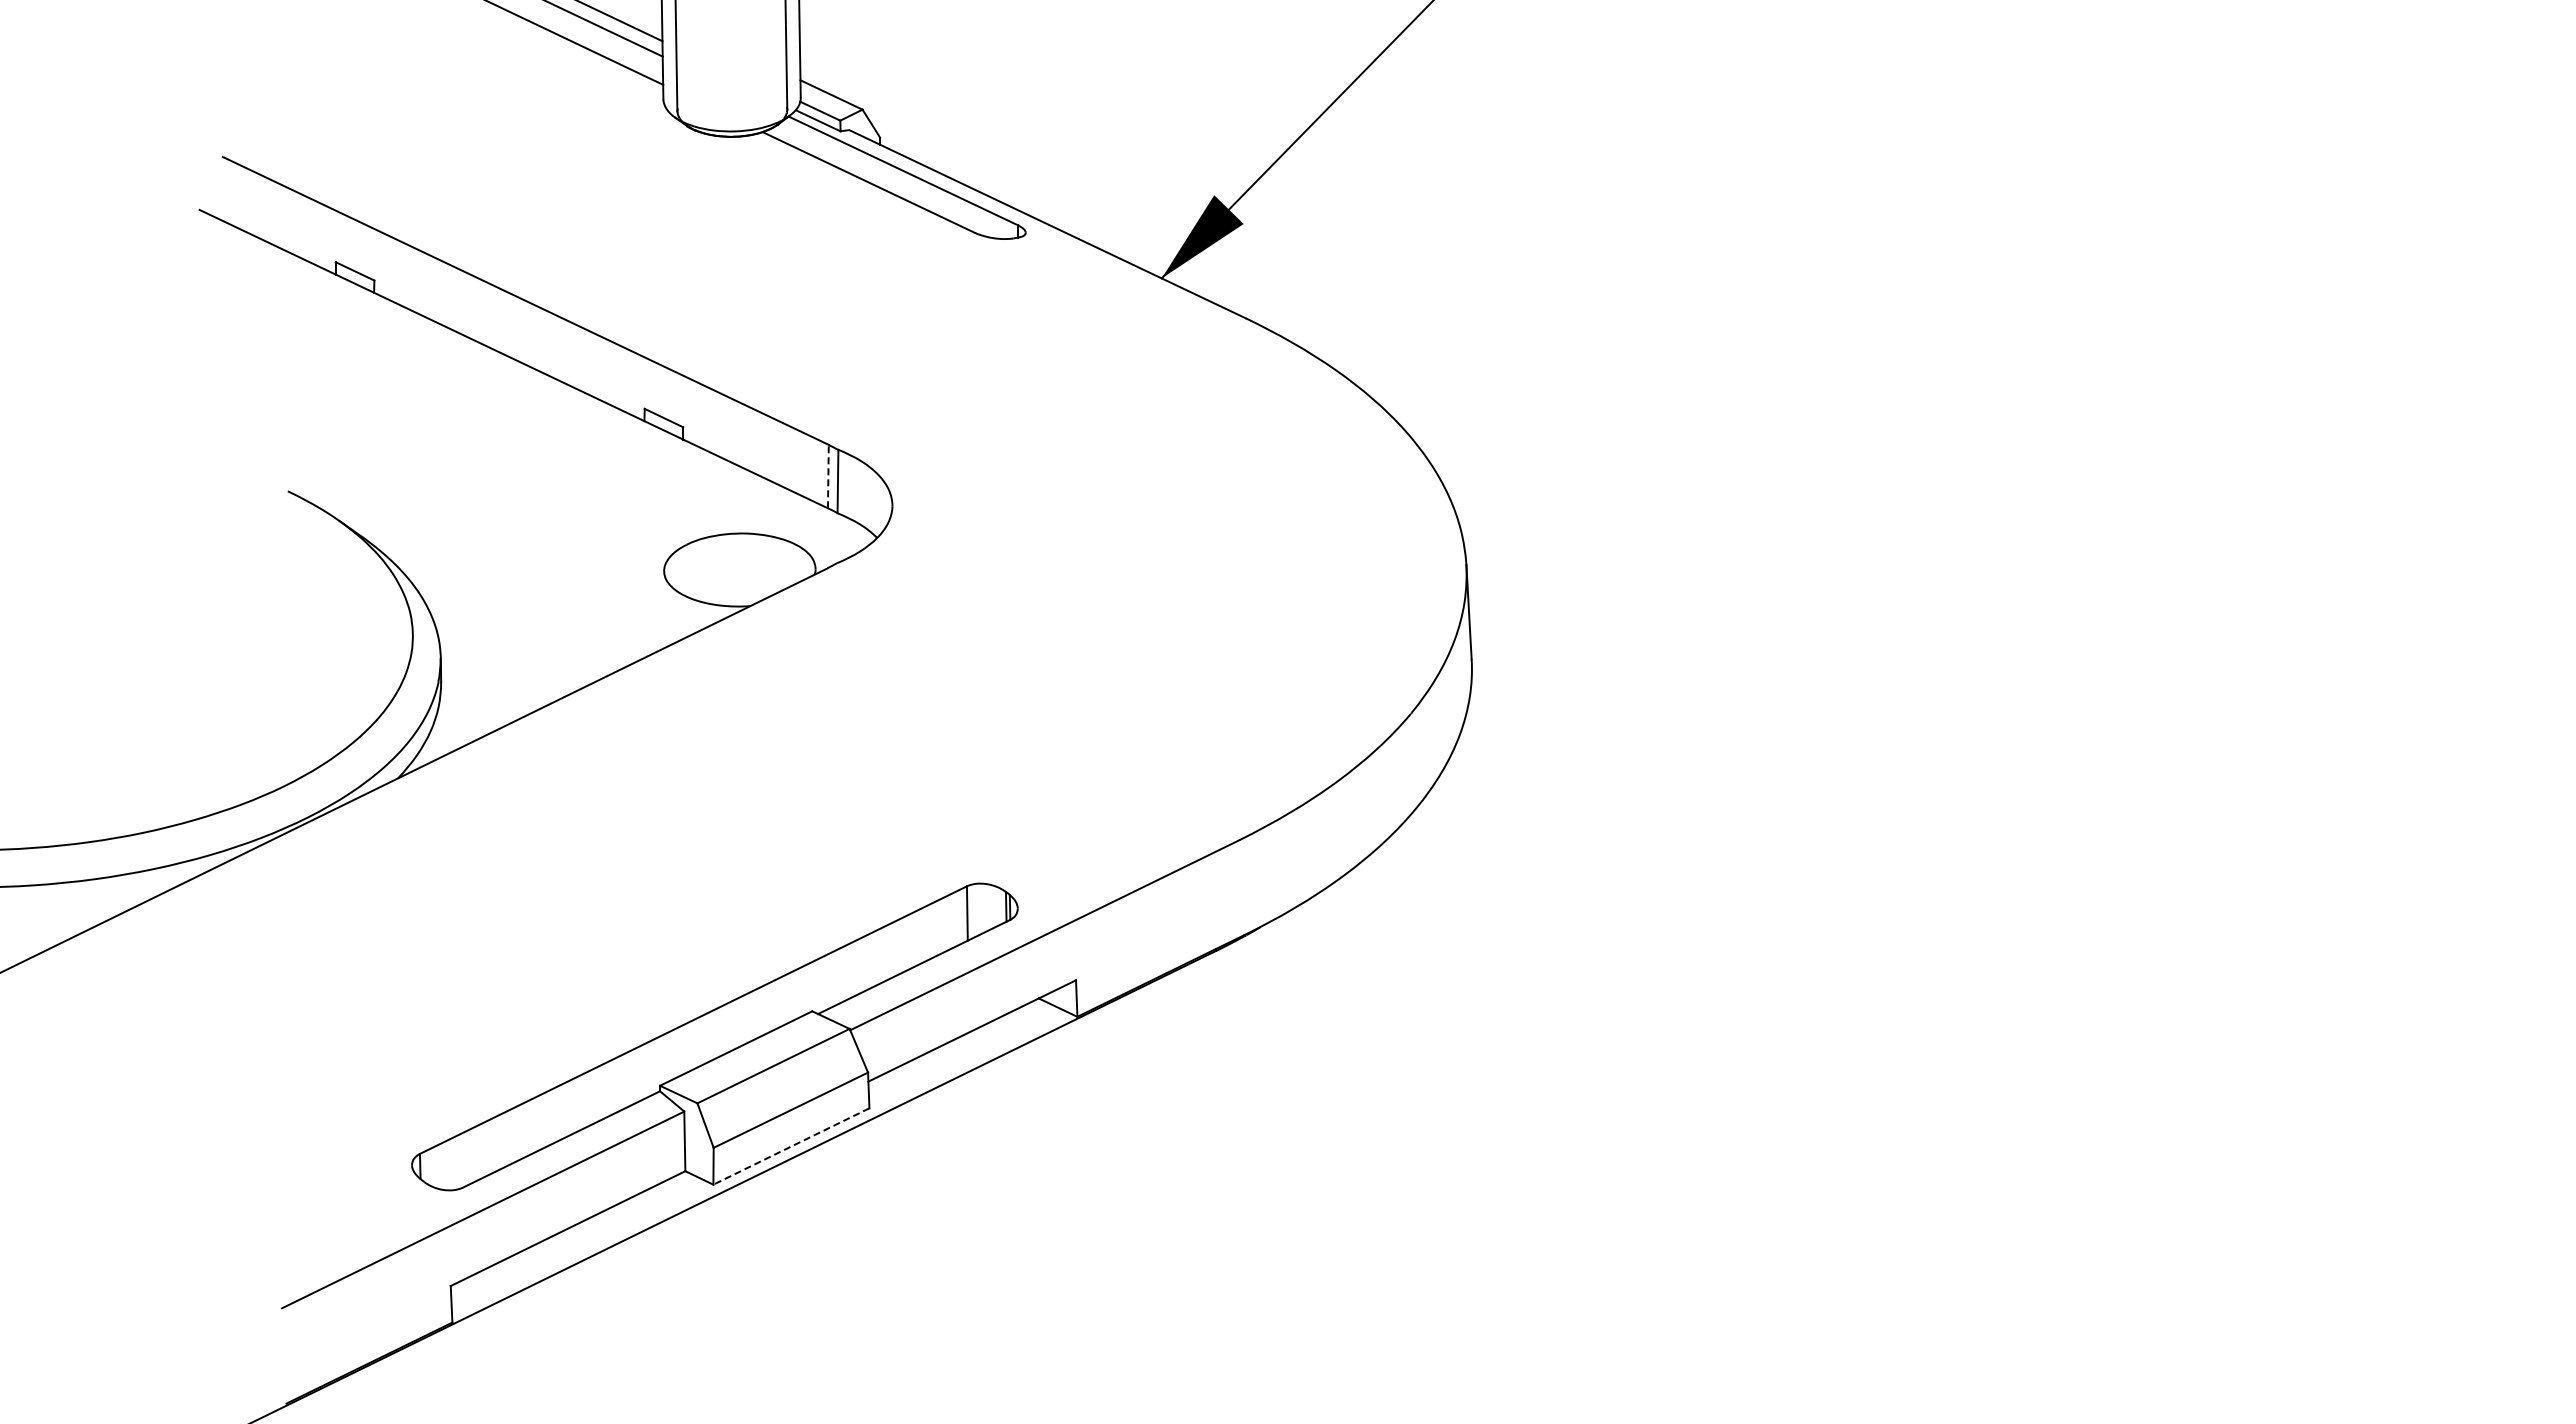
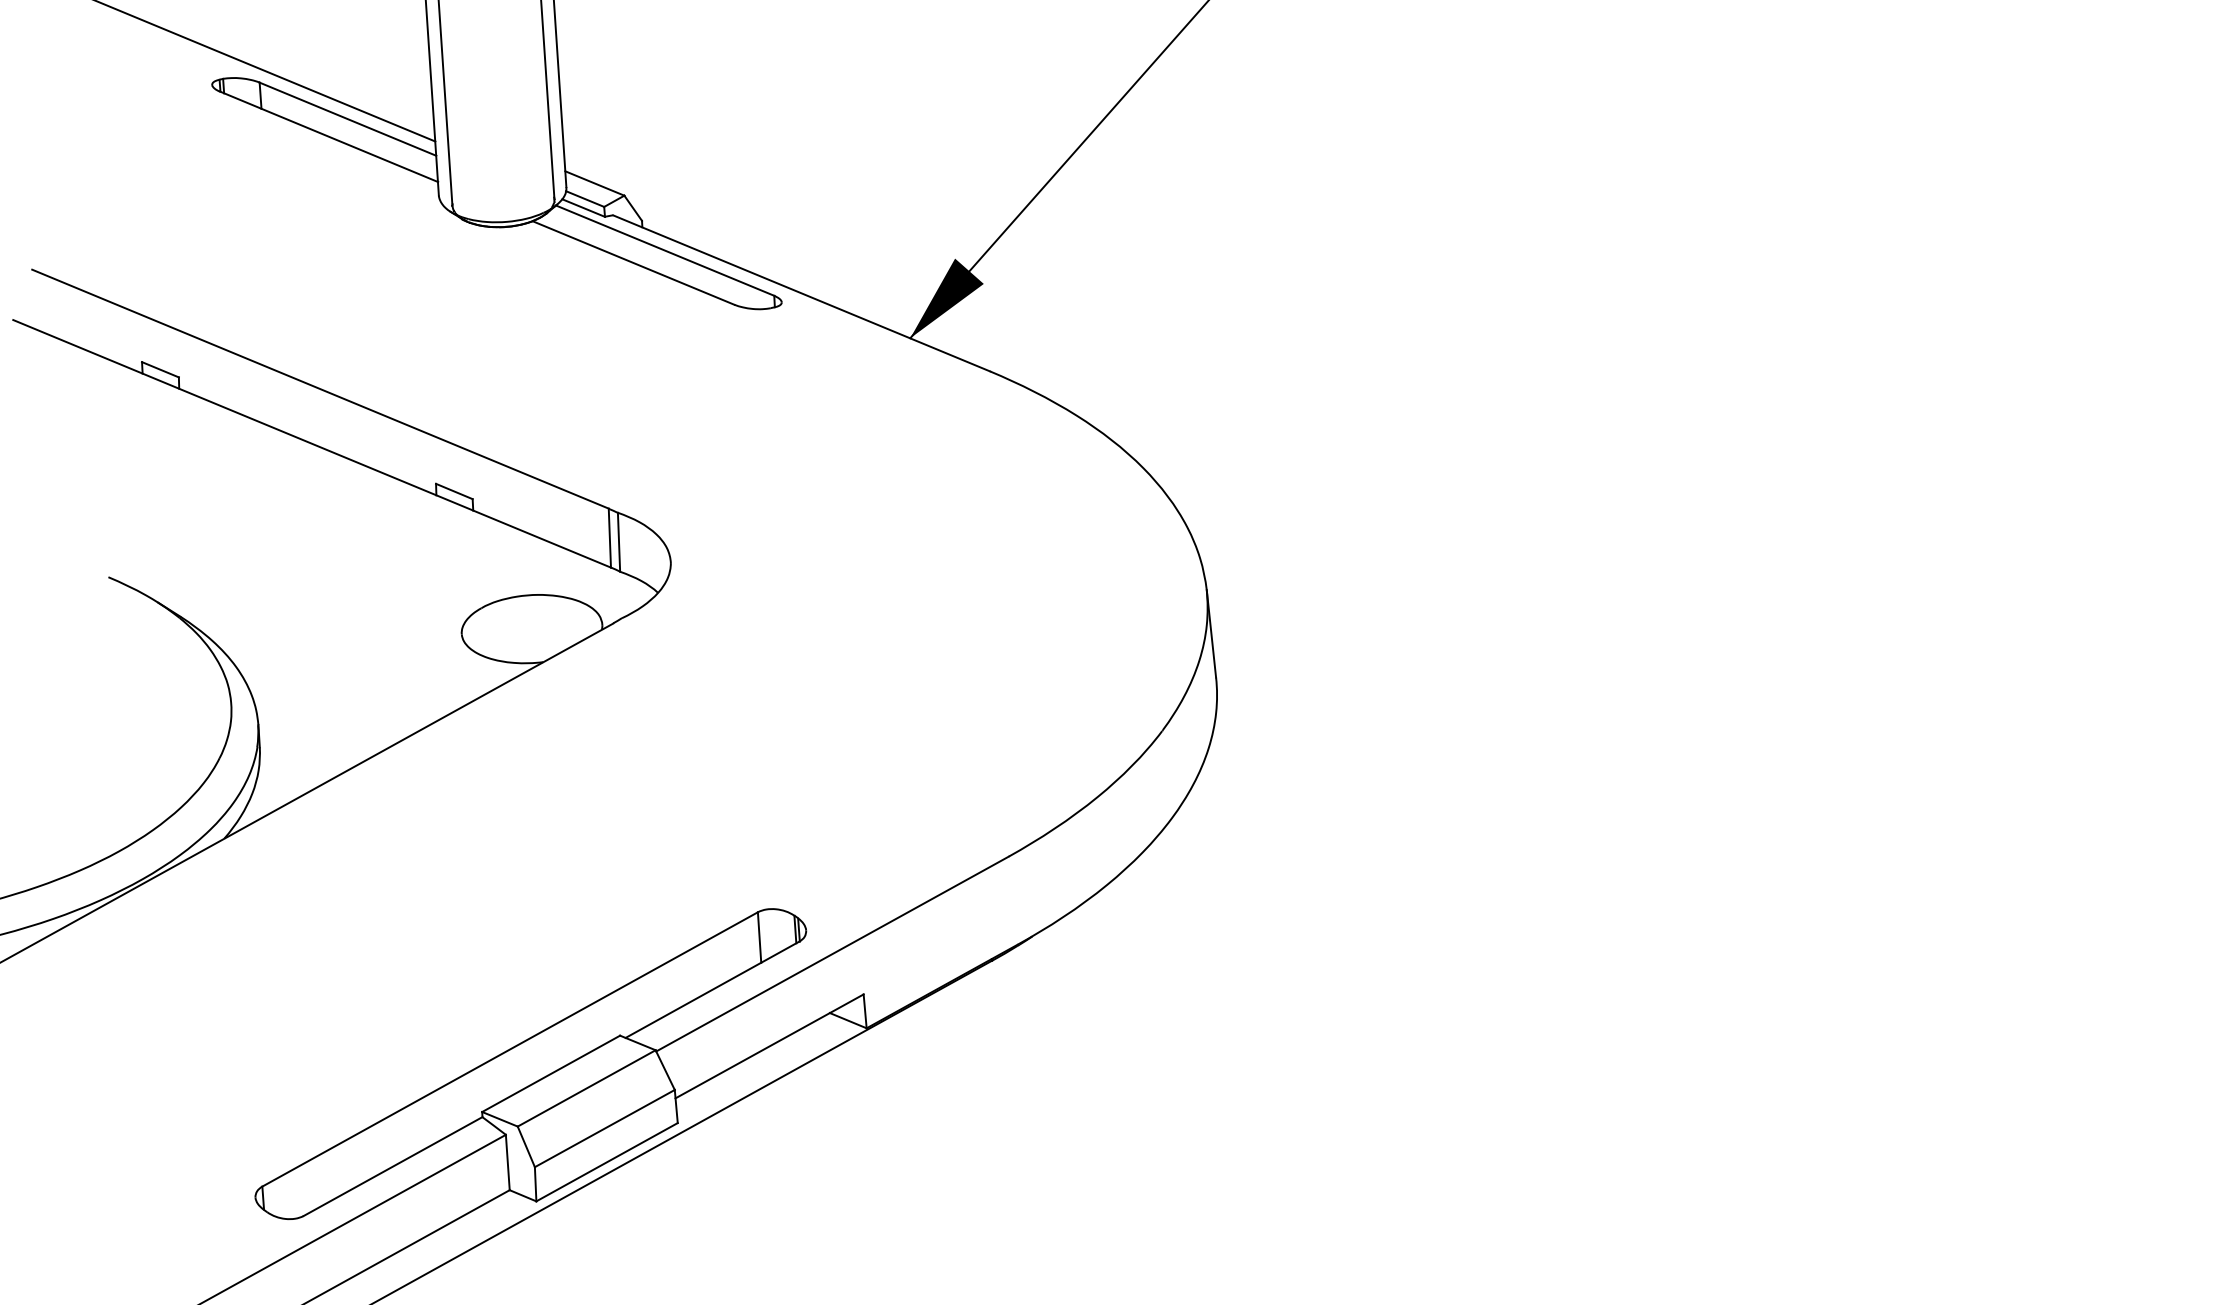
line: (828, 476) -> (609, 538), dashed -> solid
line: (791, 1146) -> (607, 1162), dashed -> solid

